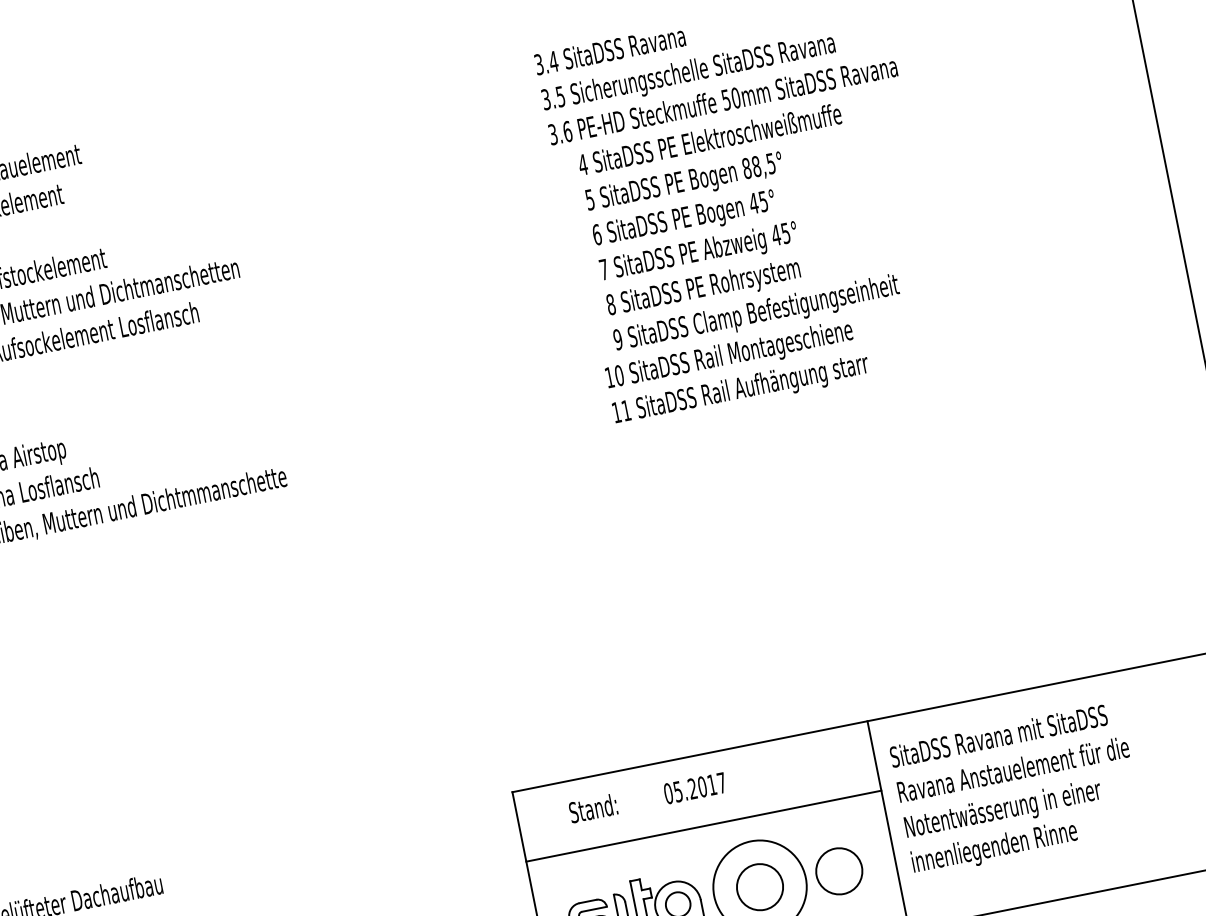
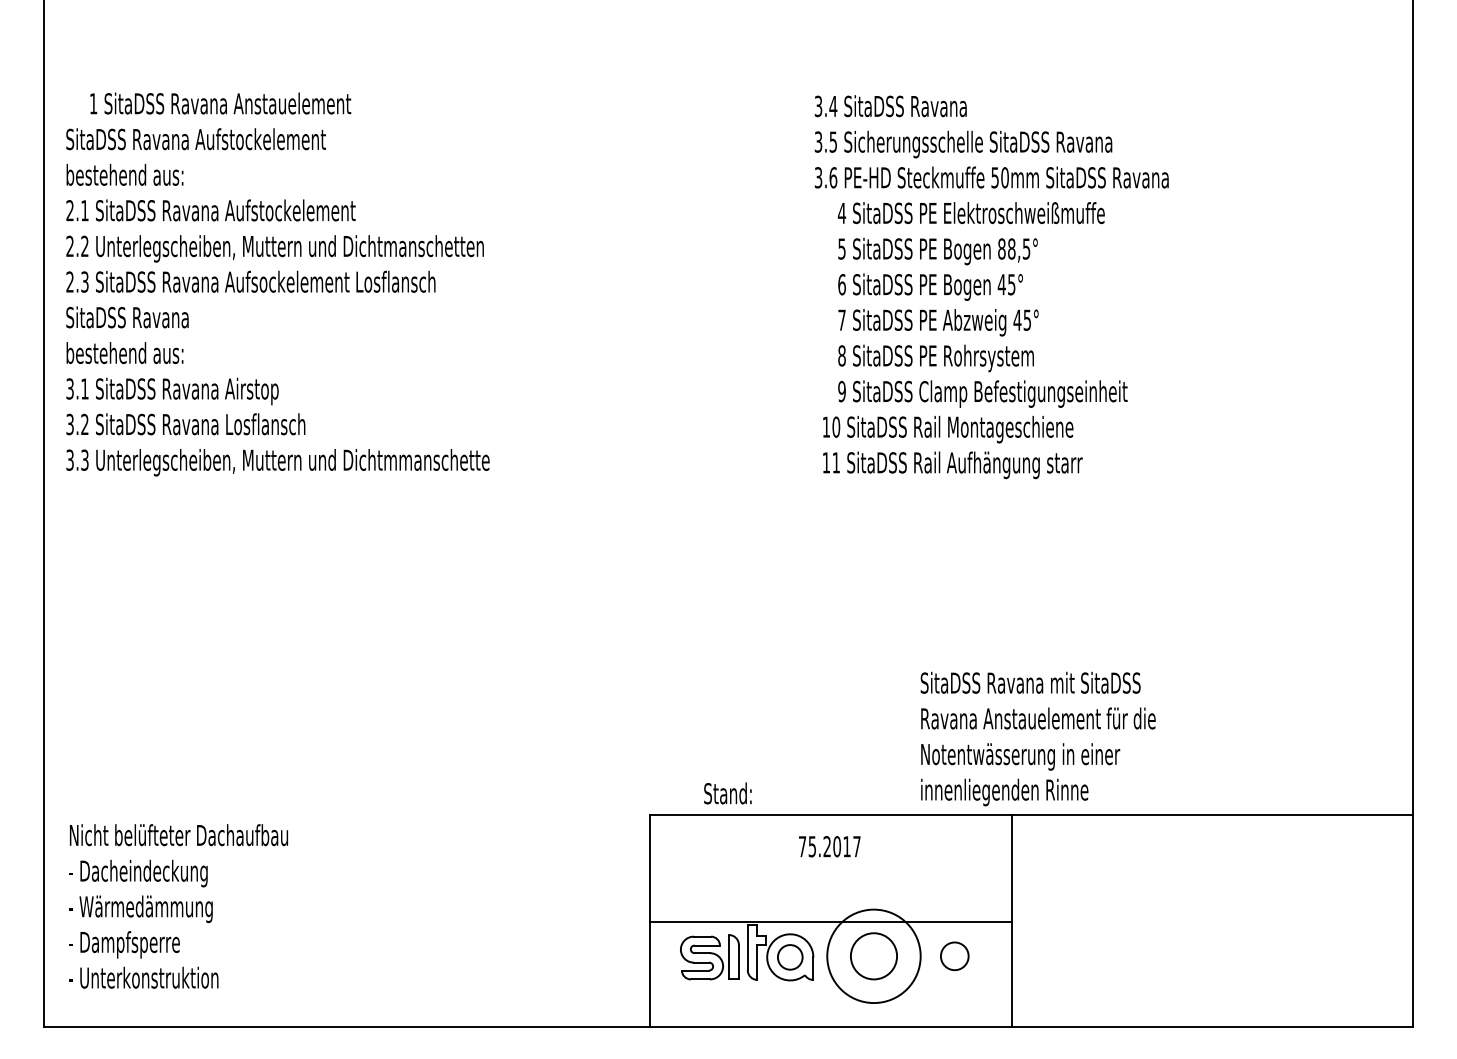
text: (1016, 789) -> (1037, 738), moved
text: (668, 793) -> (802, 846), 05.2017 -> 75.2017
text: (592, 808) -> (727, 793), moved
line: (703, 826) -> (830, 922), moved
circle: (839, 871) -> (954, 956), size x0.6

